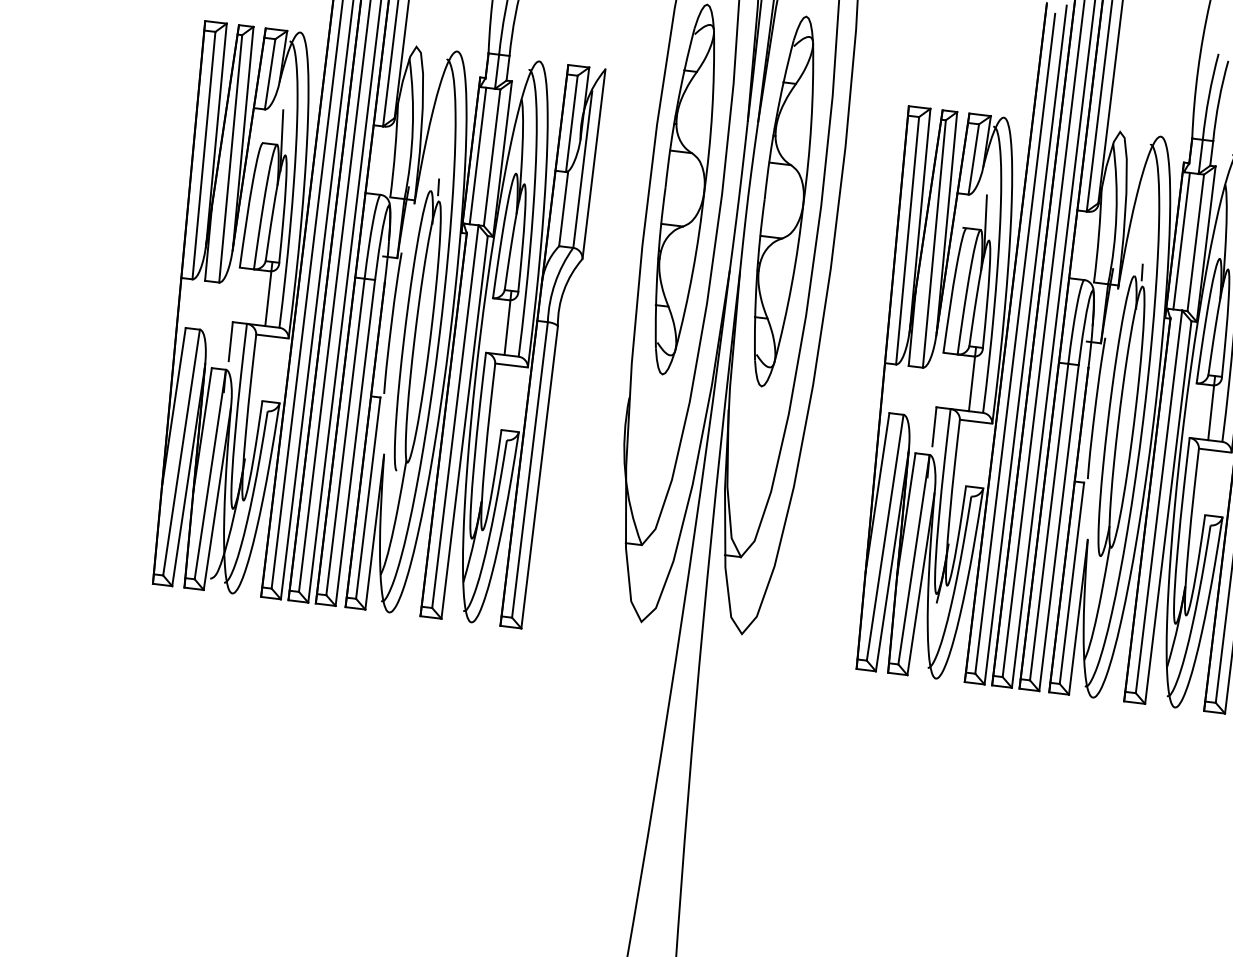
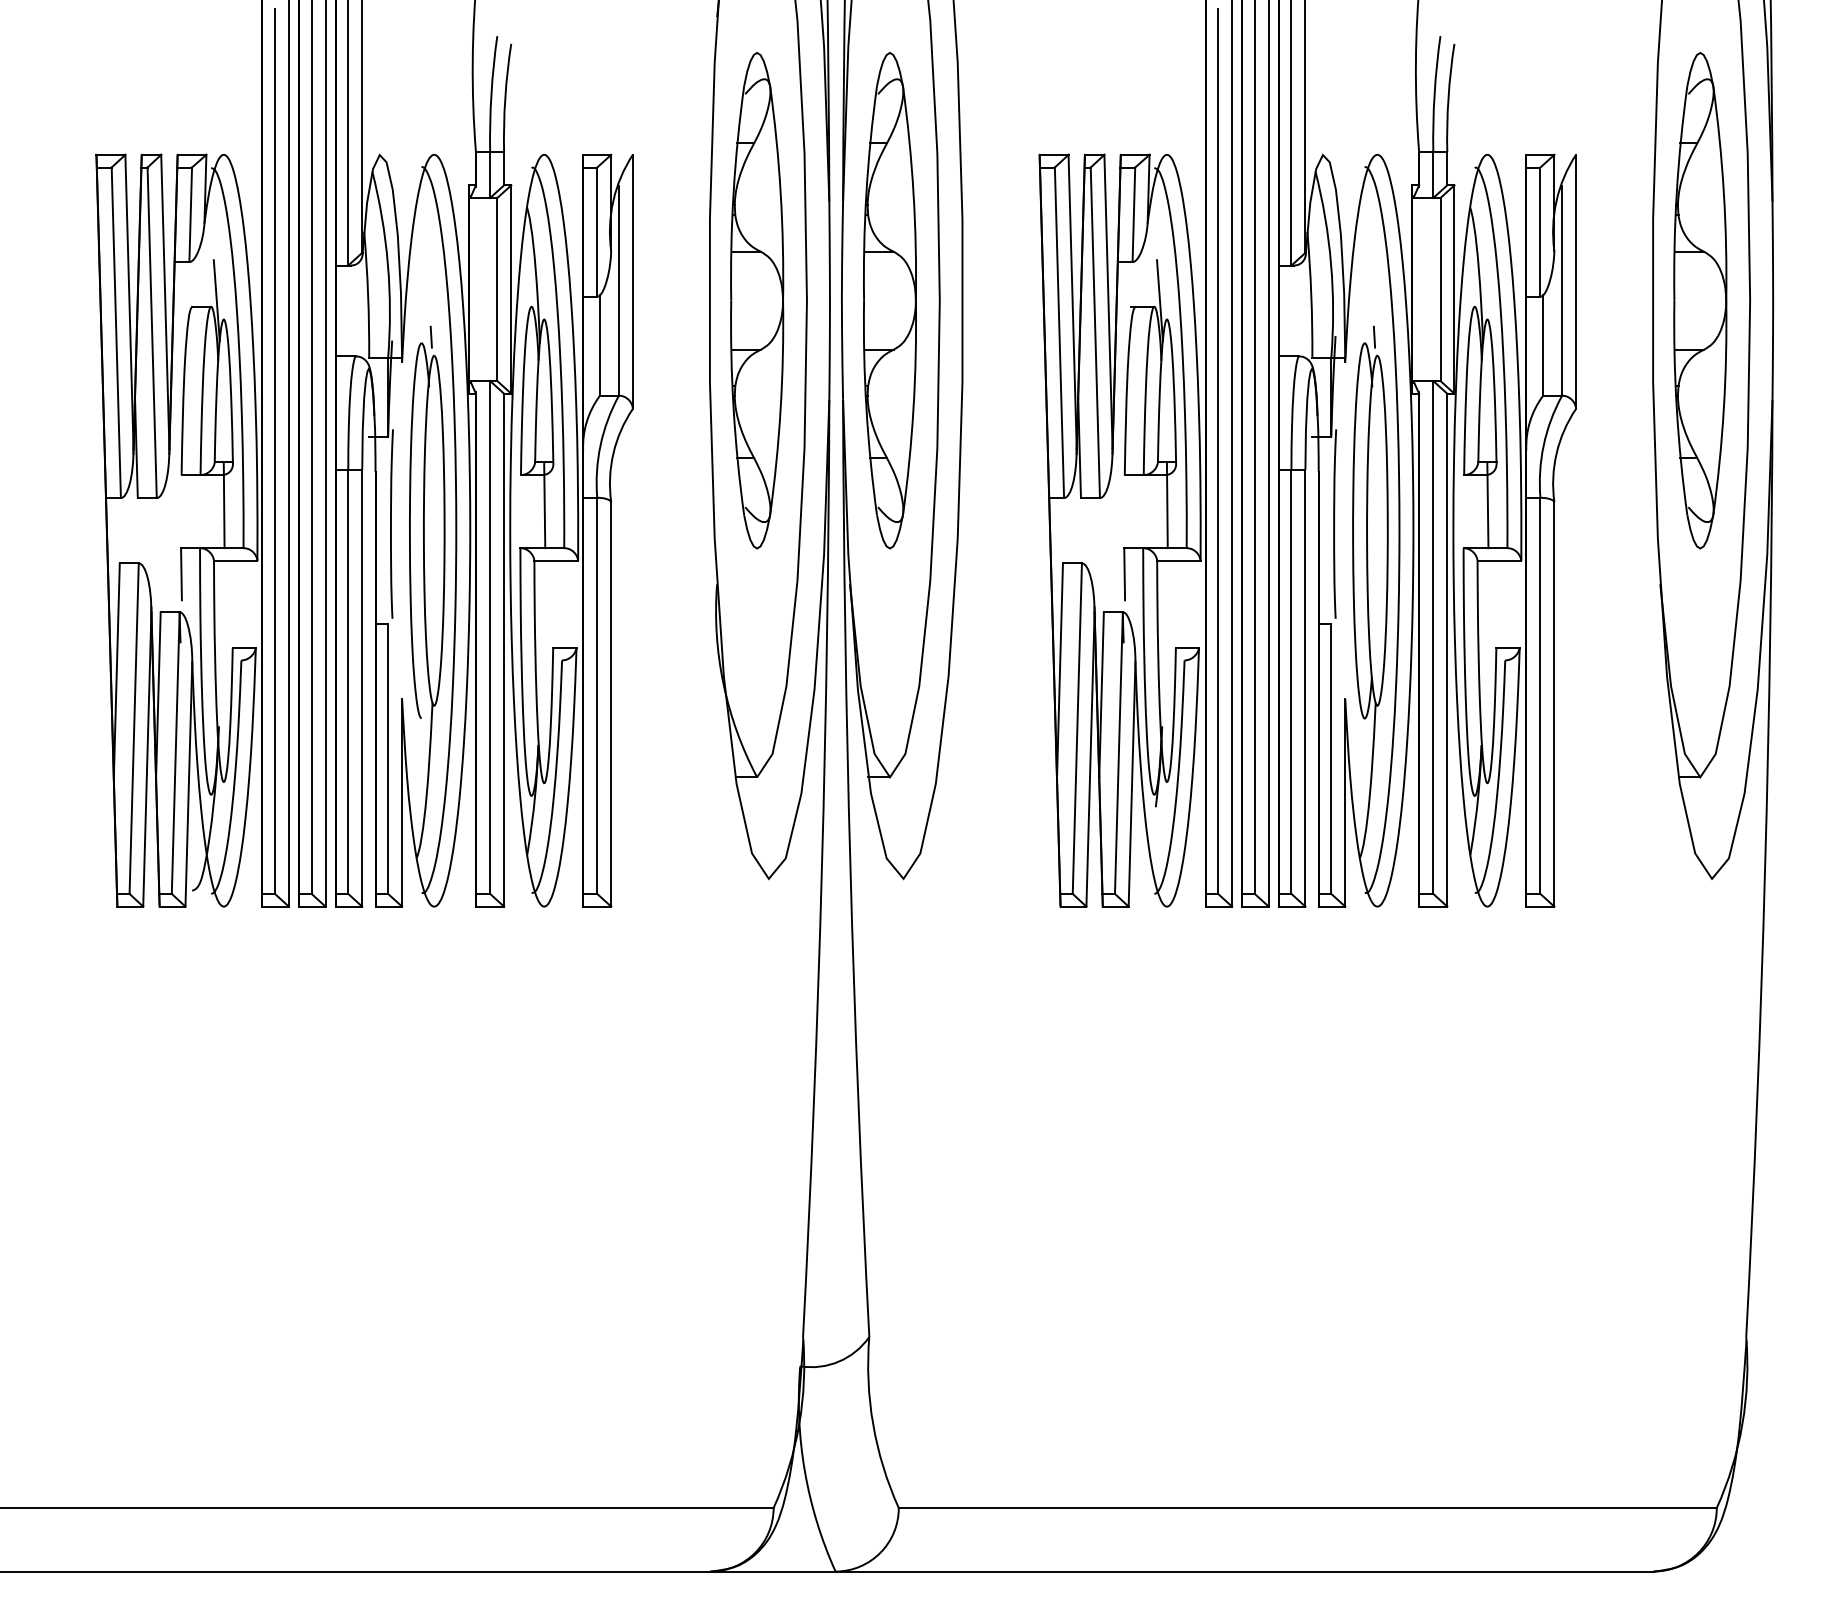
line: (478, 156) -> (478, 289), removed
line: (1181, 241) -> (1421, 289), removed

